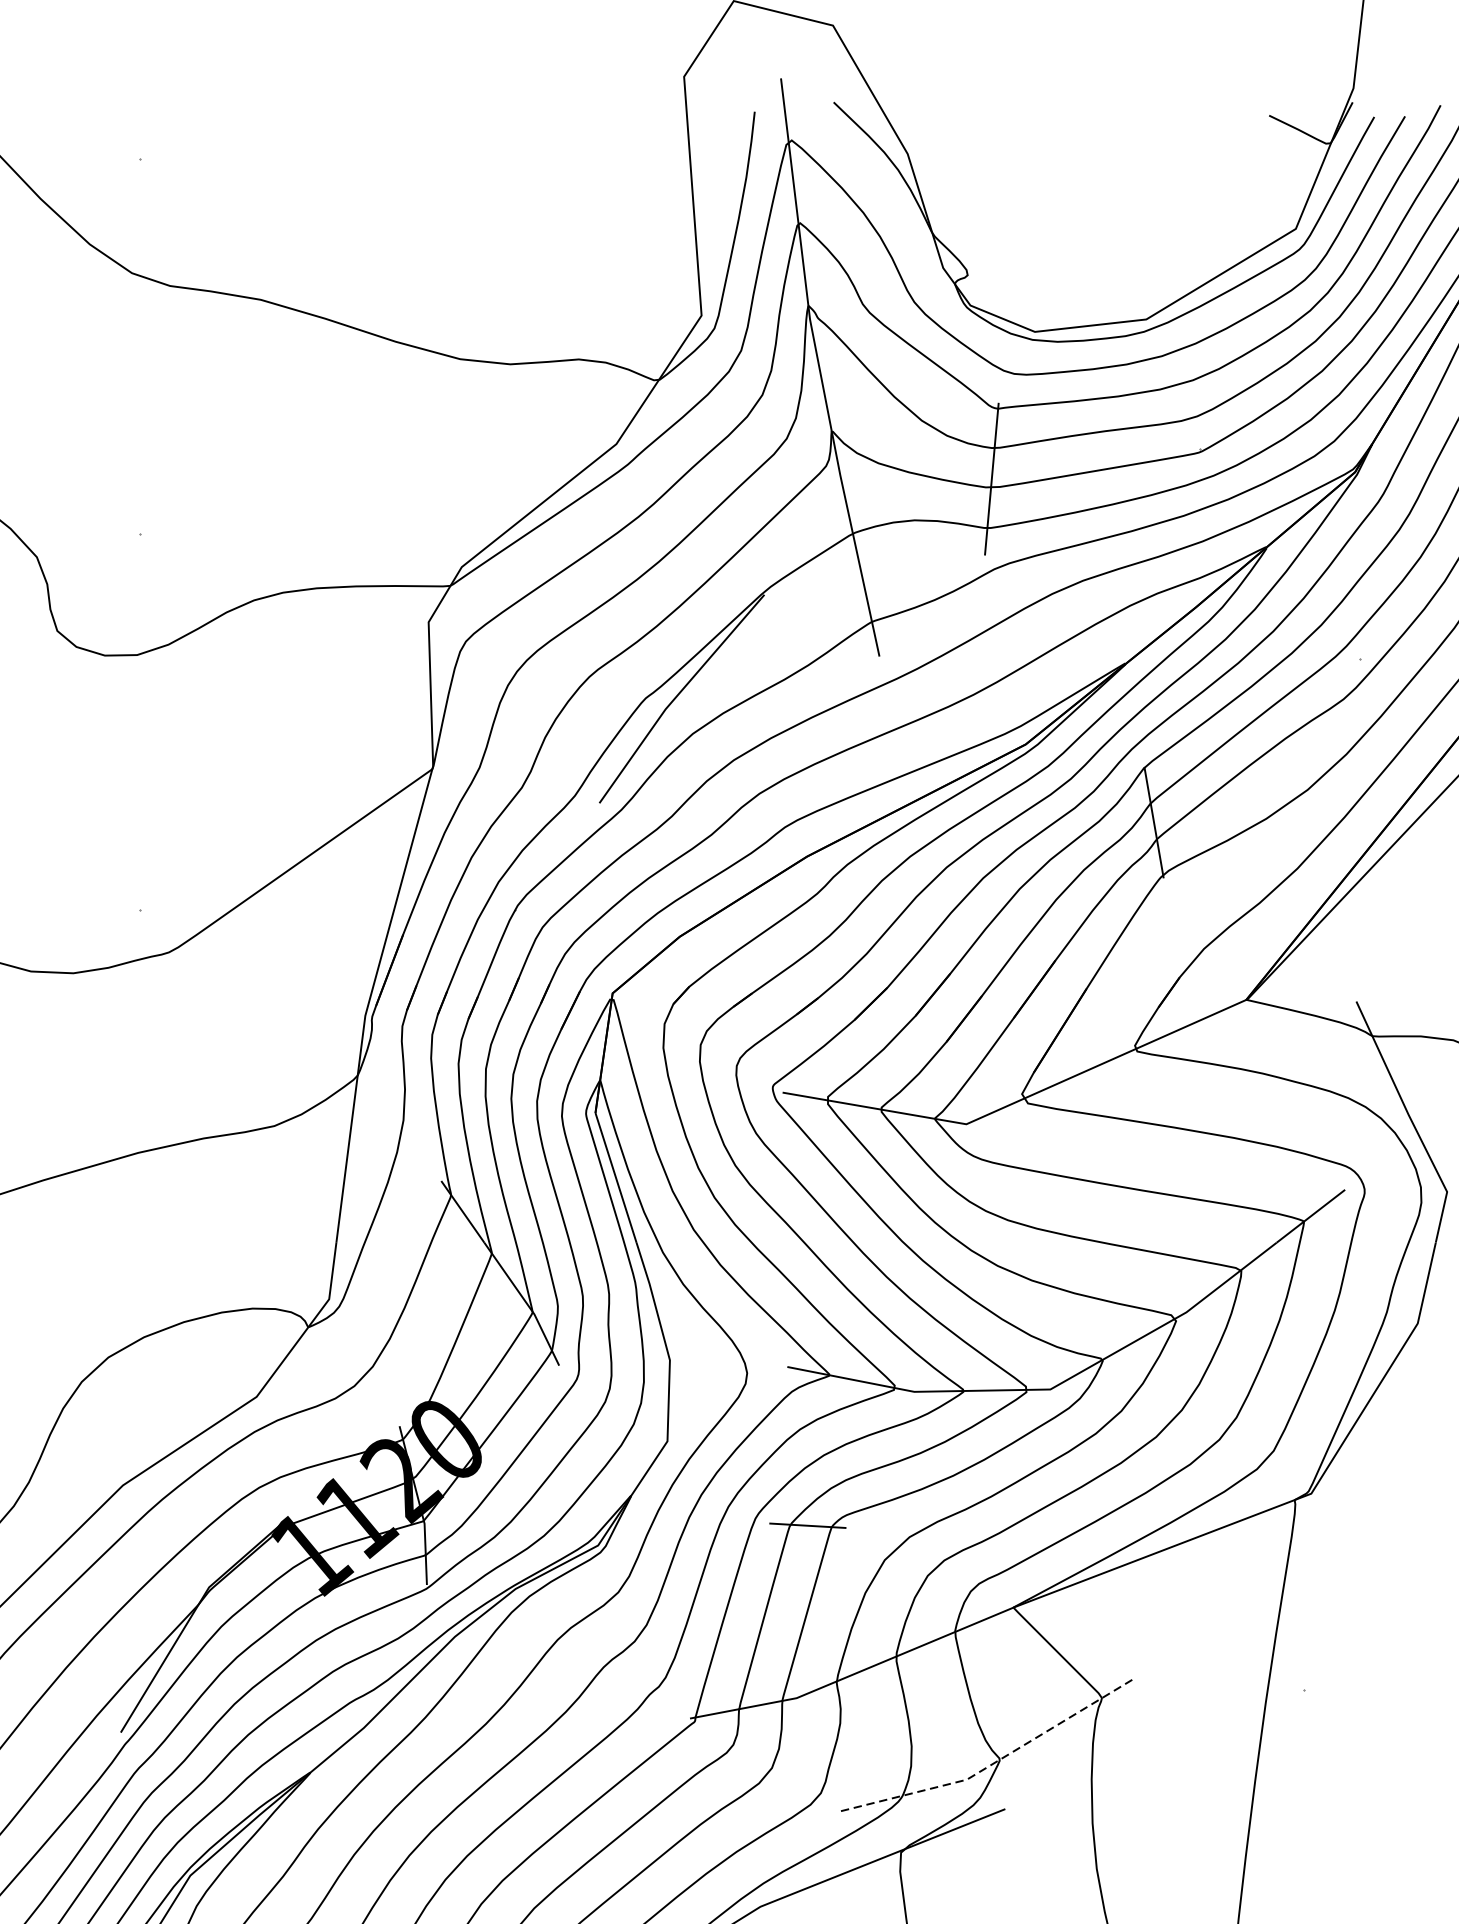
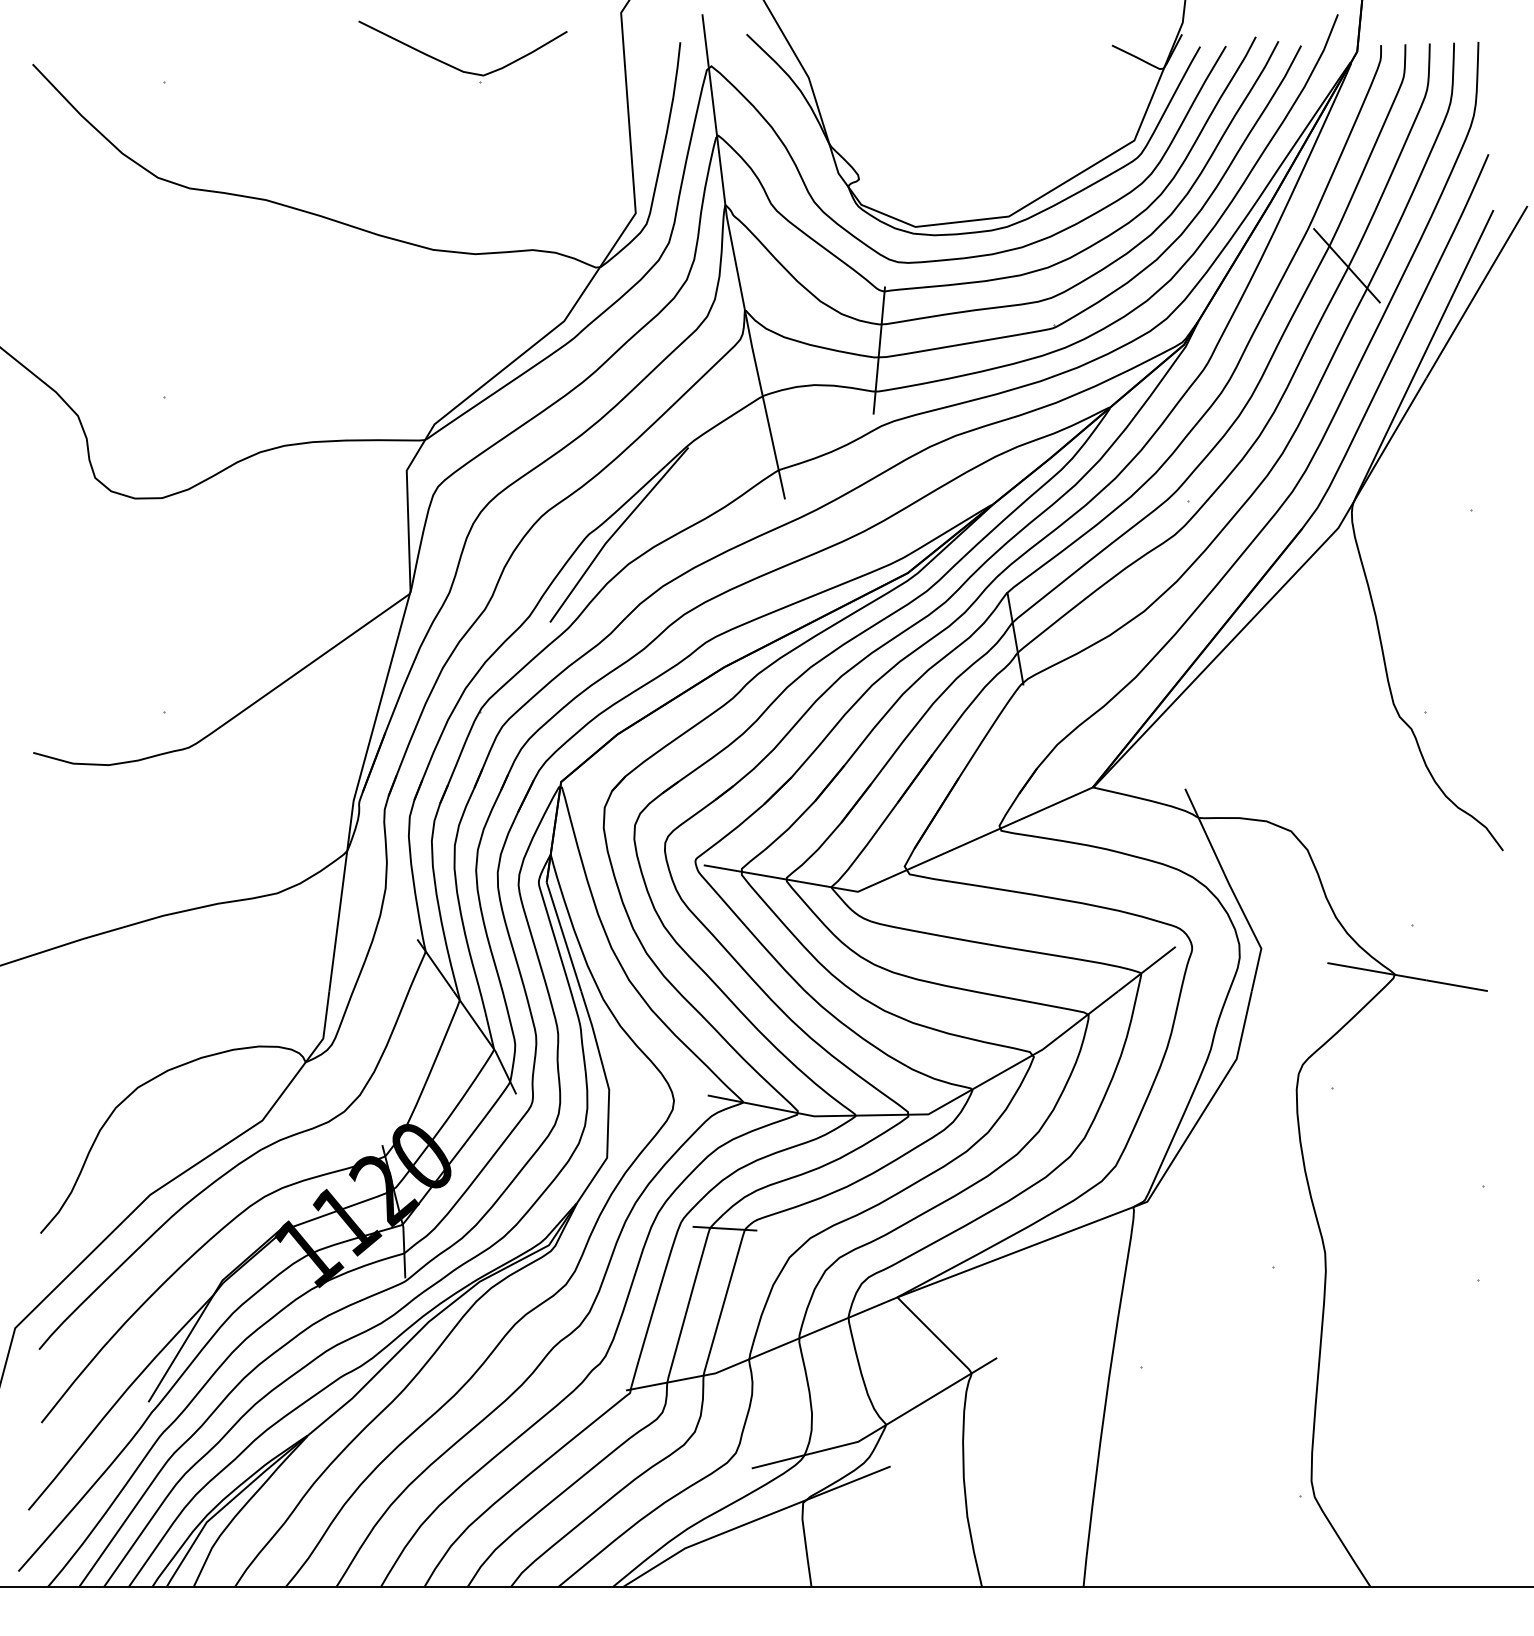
part: (485, 140) -> (454, 66), added
line: (993, 1763) -> (880, 1428), dashed -> solid

